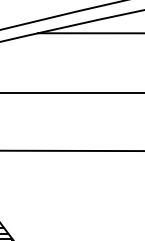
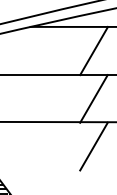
line: (116, 62) -> (94, 50), added
line: (116, 121) -> (94, 98), added
line: (116, 180) -> (94, 146), added

